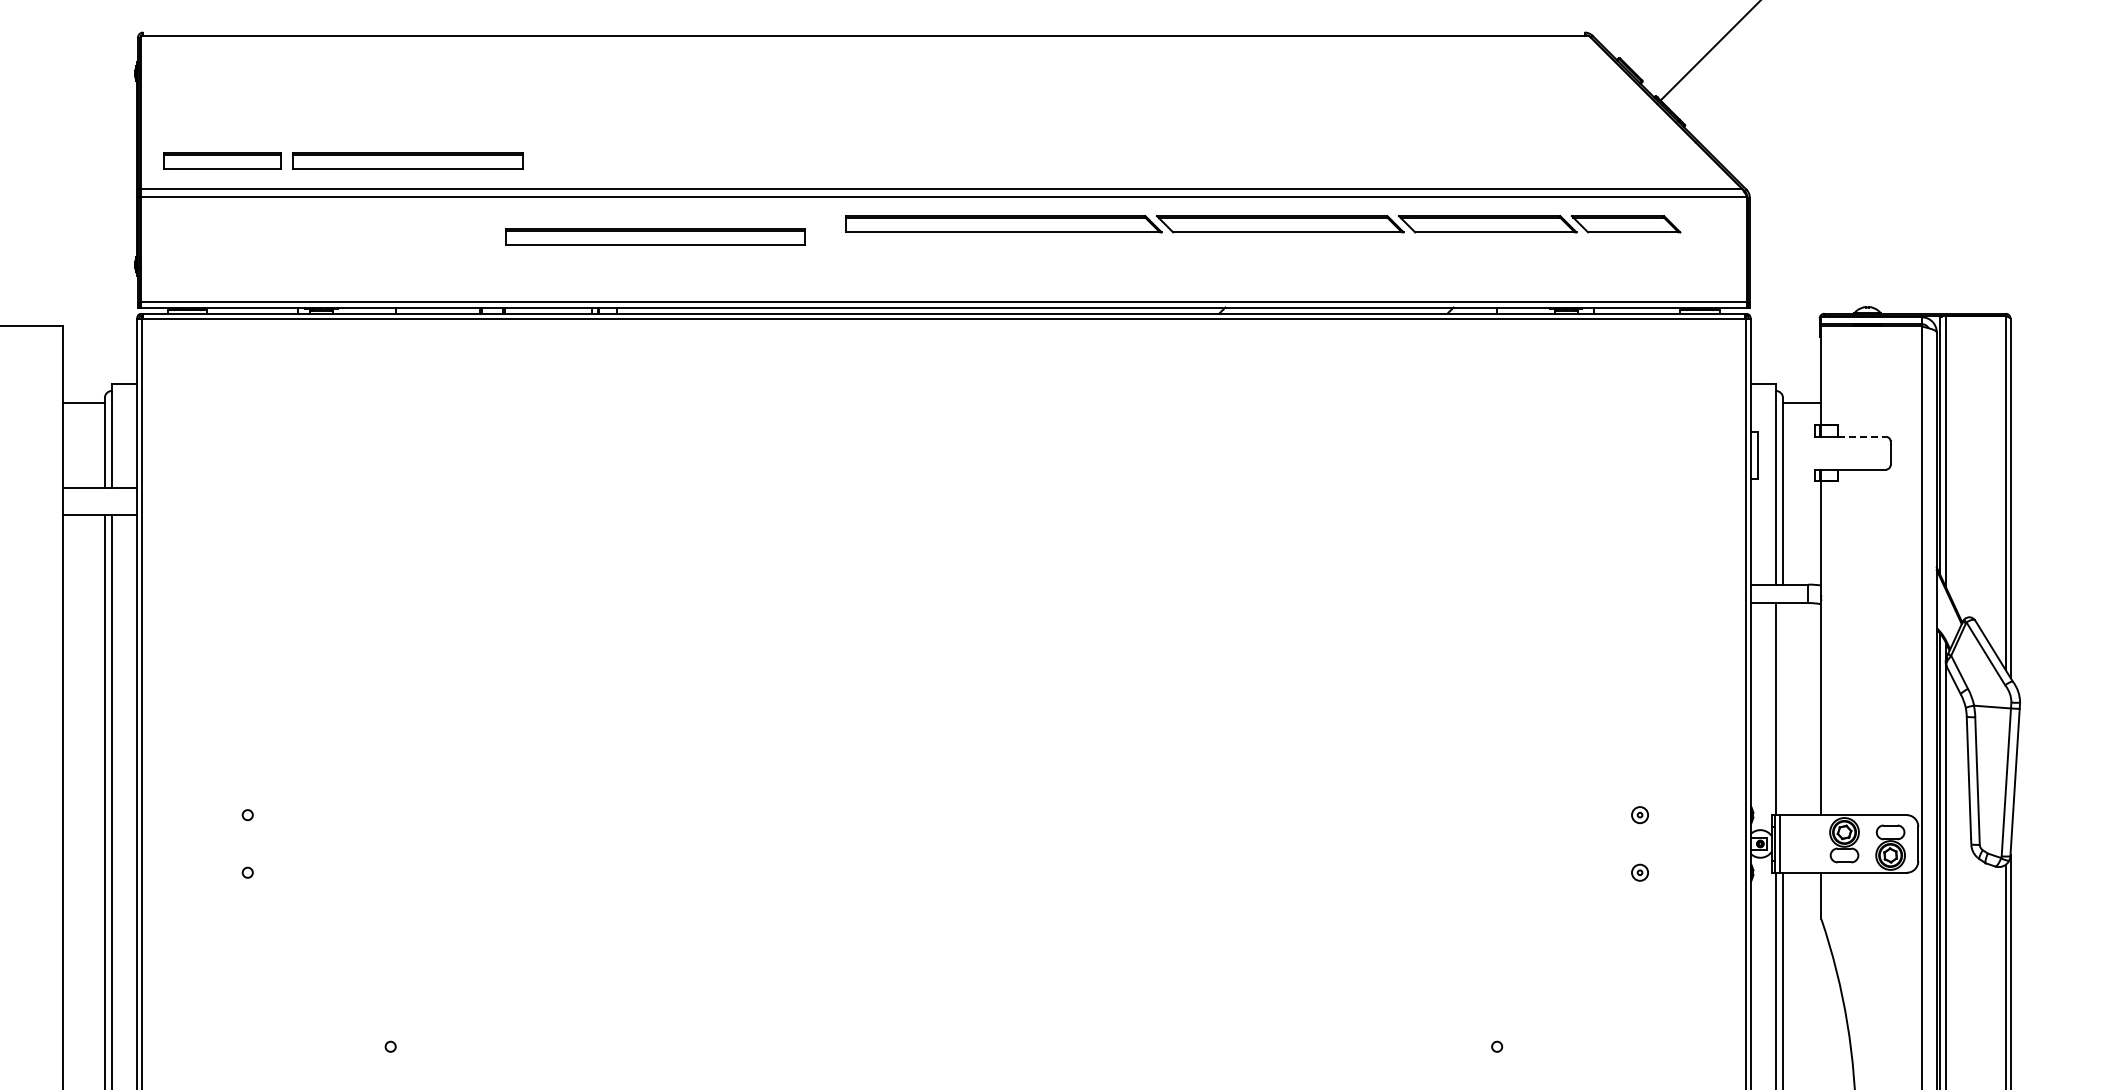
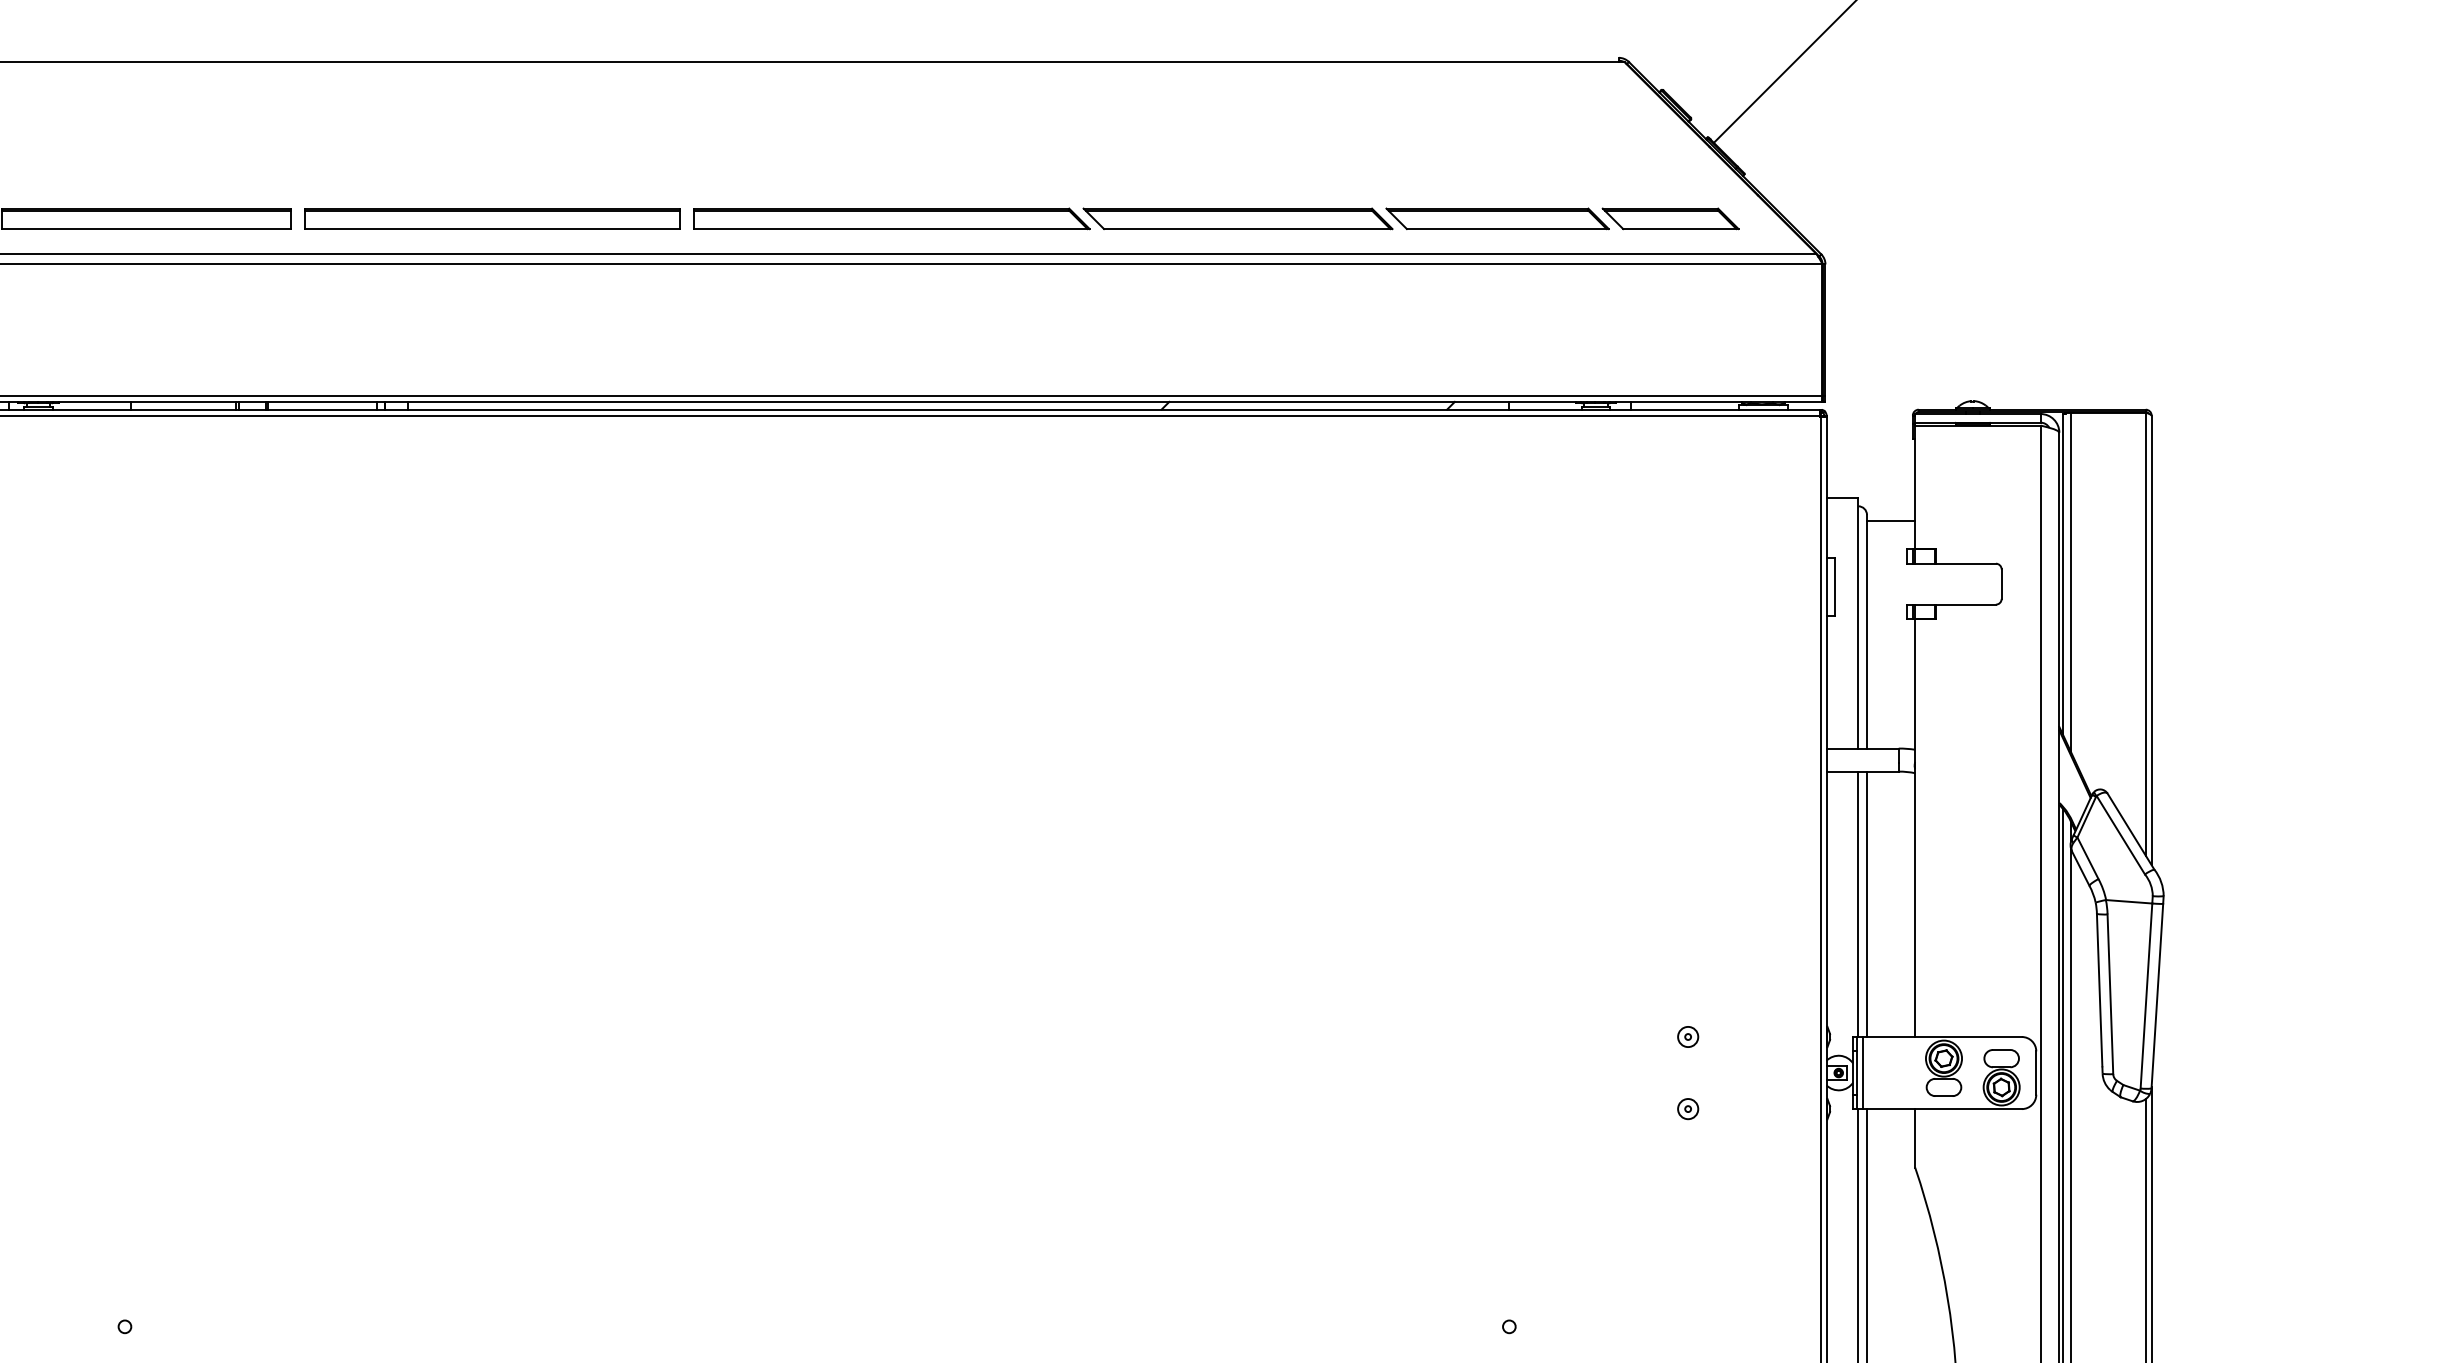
part: (1263, 224) -> (1217, 219), moved
part: (655, 236) -> (492, 217), moved
line: (1862, 436) -> (1966, 563), dashed -> solid
line: (1782, 709) -> (1866, 904), added

